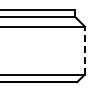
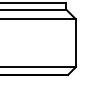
line: (84, 50) -> (75, 43), dashed -> solid

